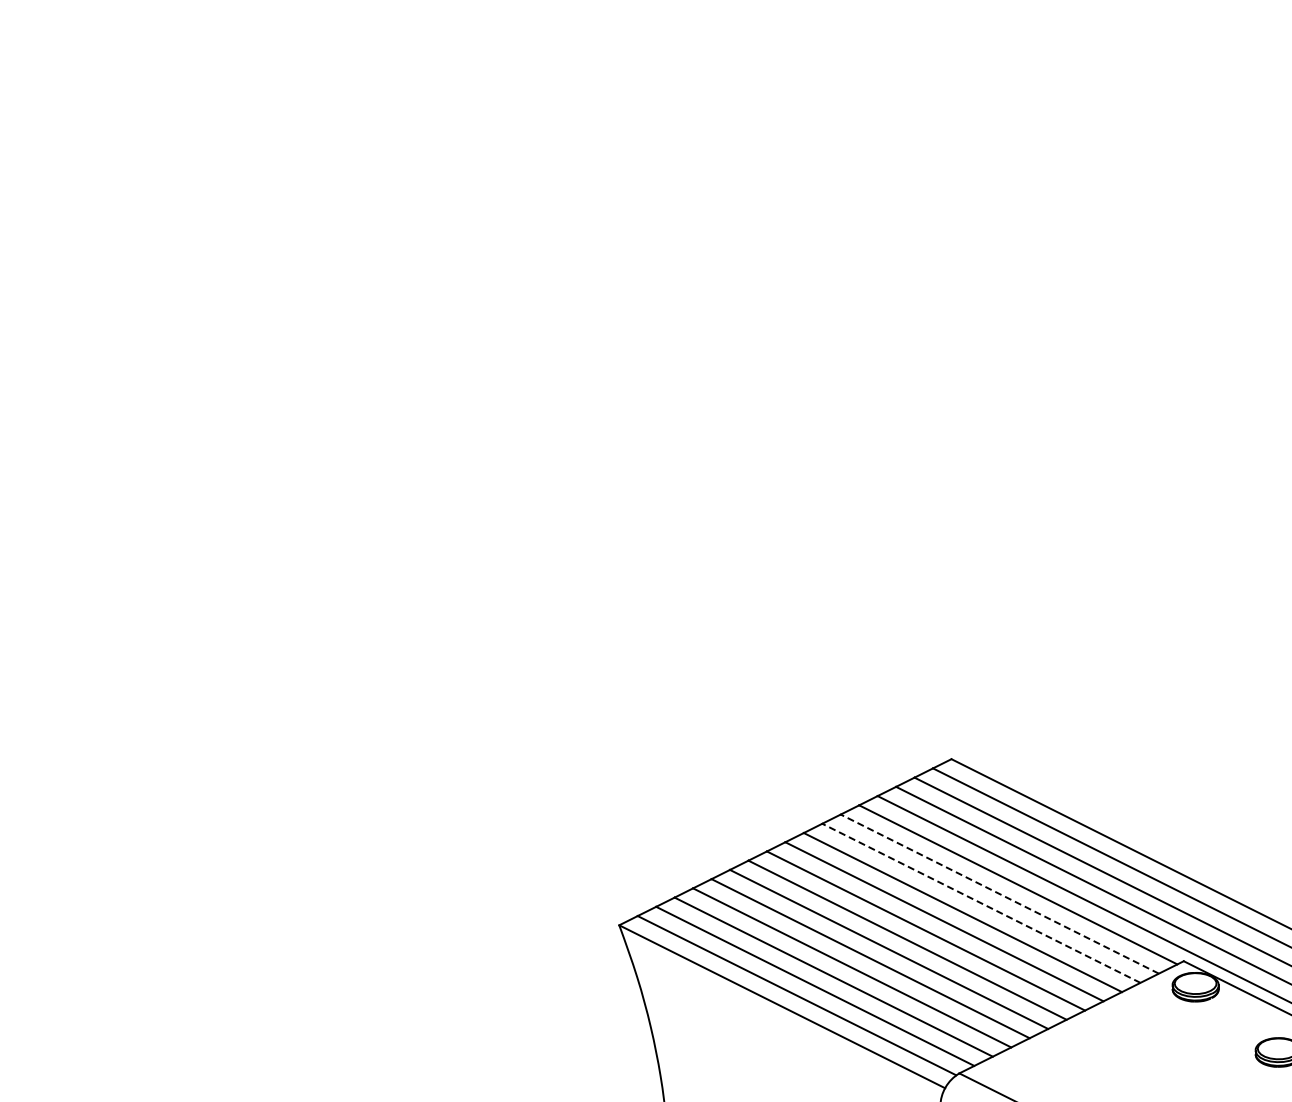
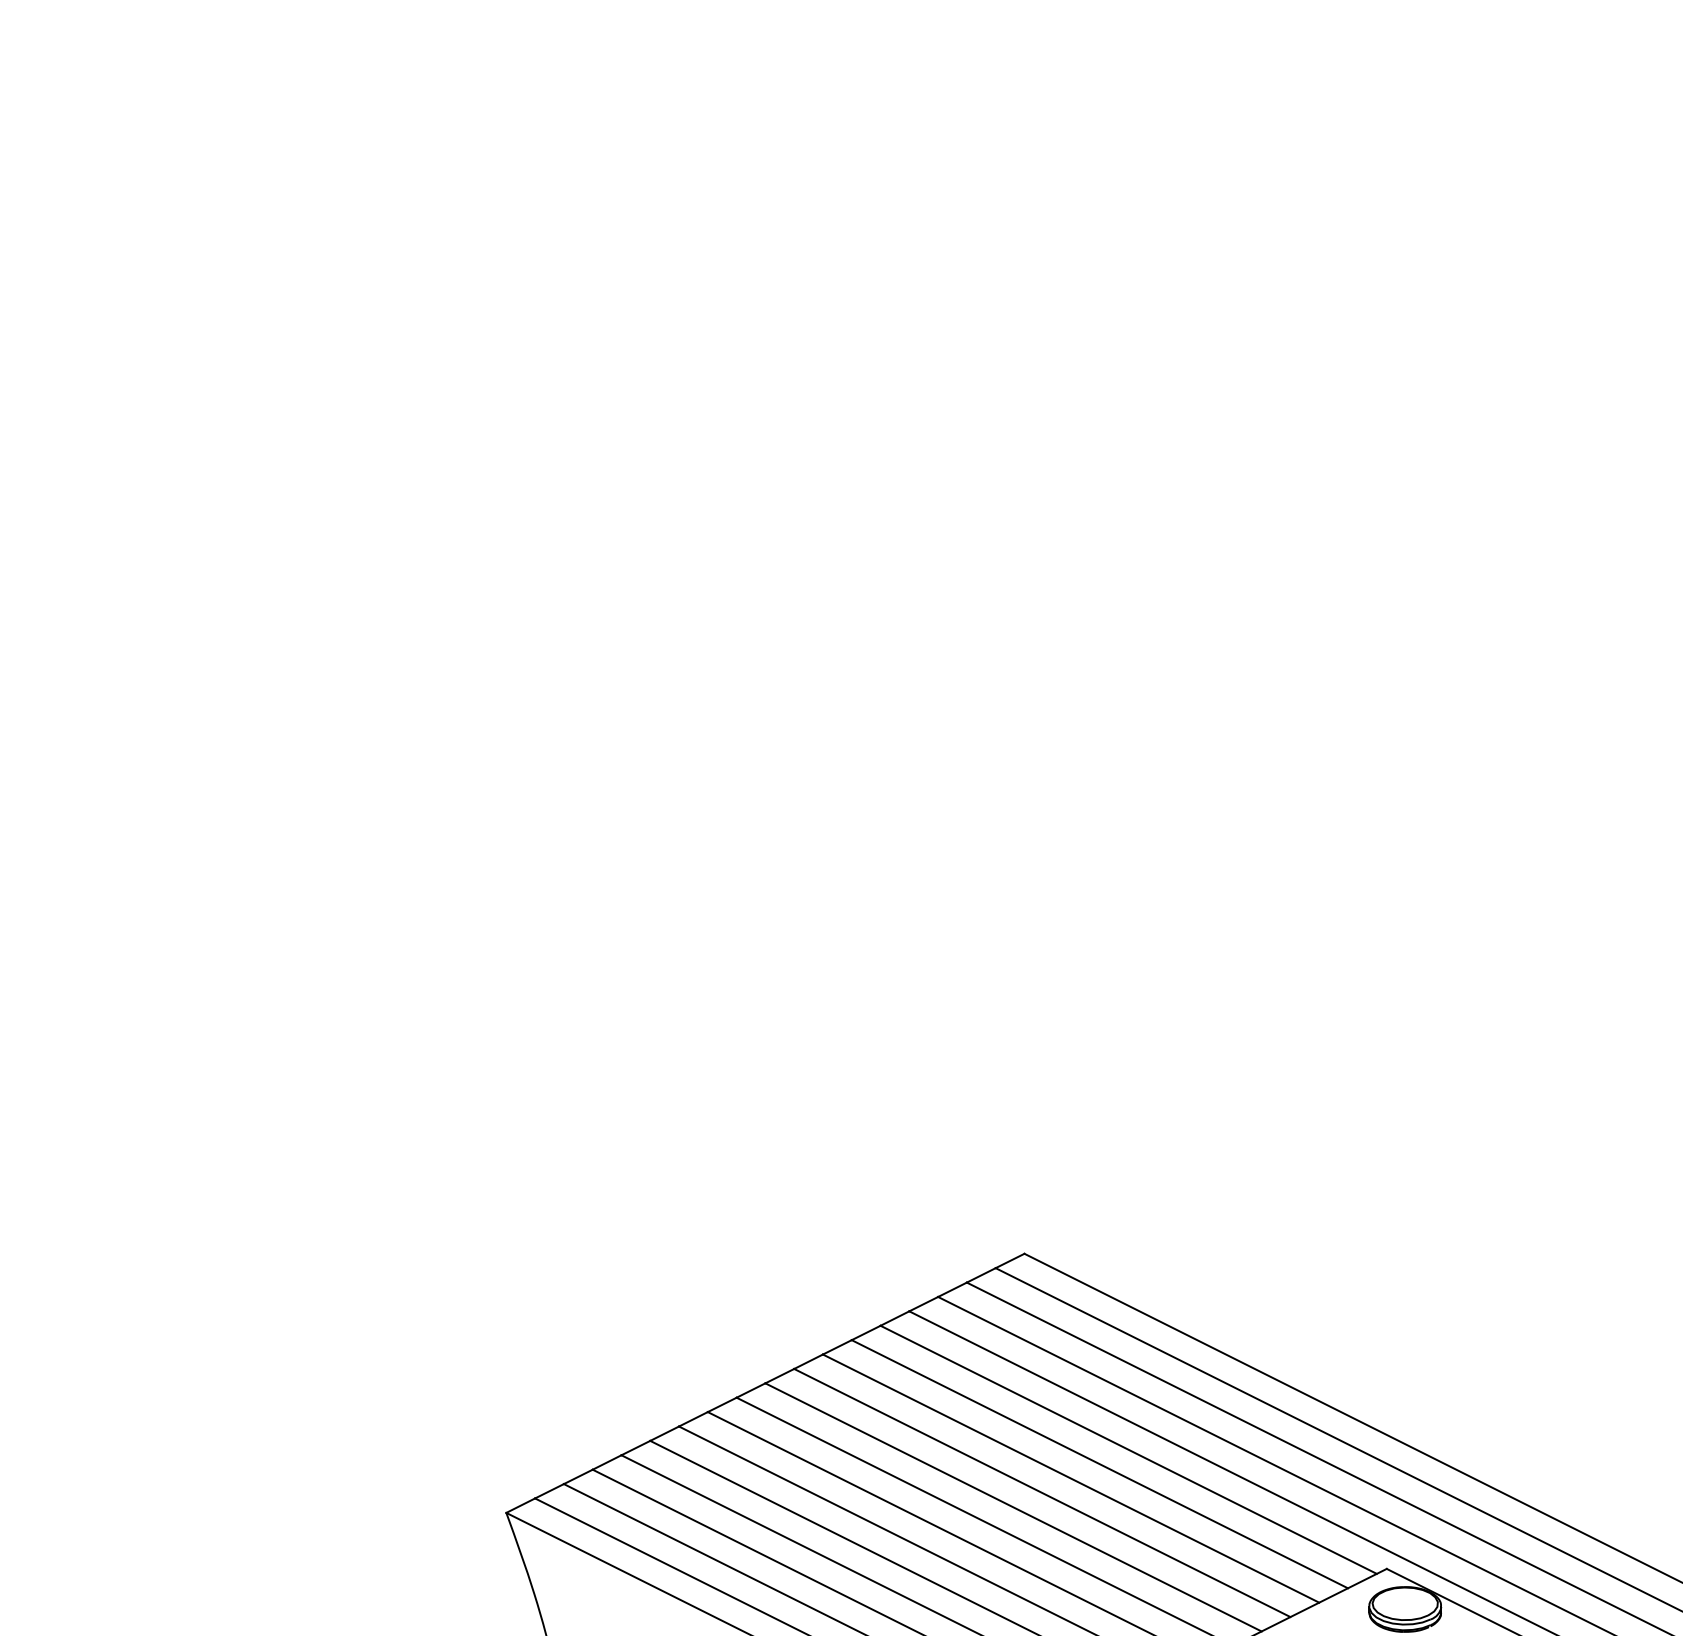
line: (999, 894) -> (1099, 1464), dashed -> solid
line: (981, 903) -> (1071, 1478), dashed -> solid

